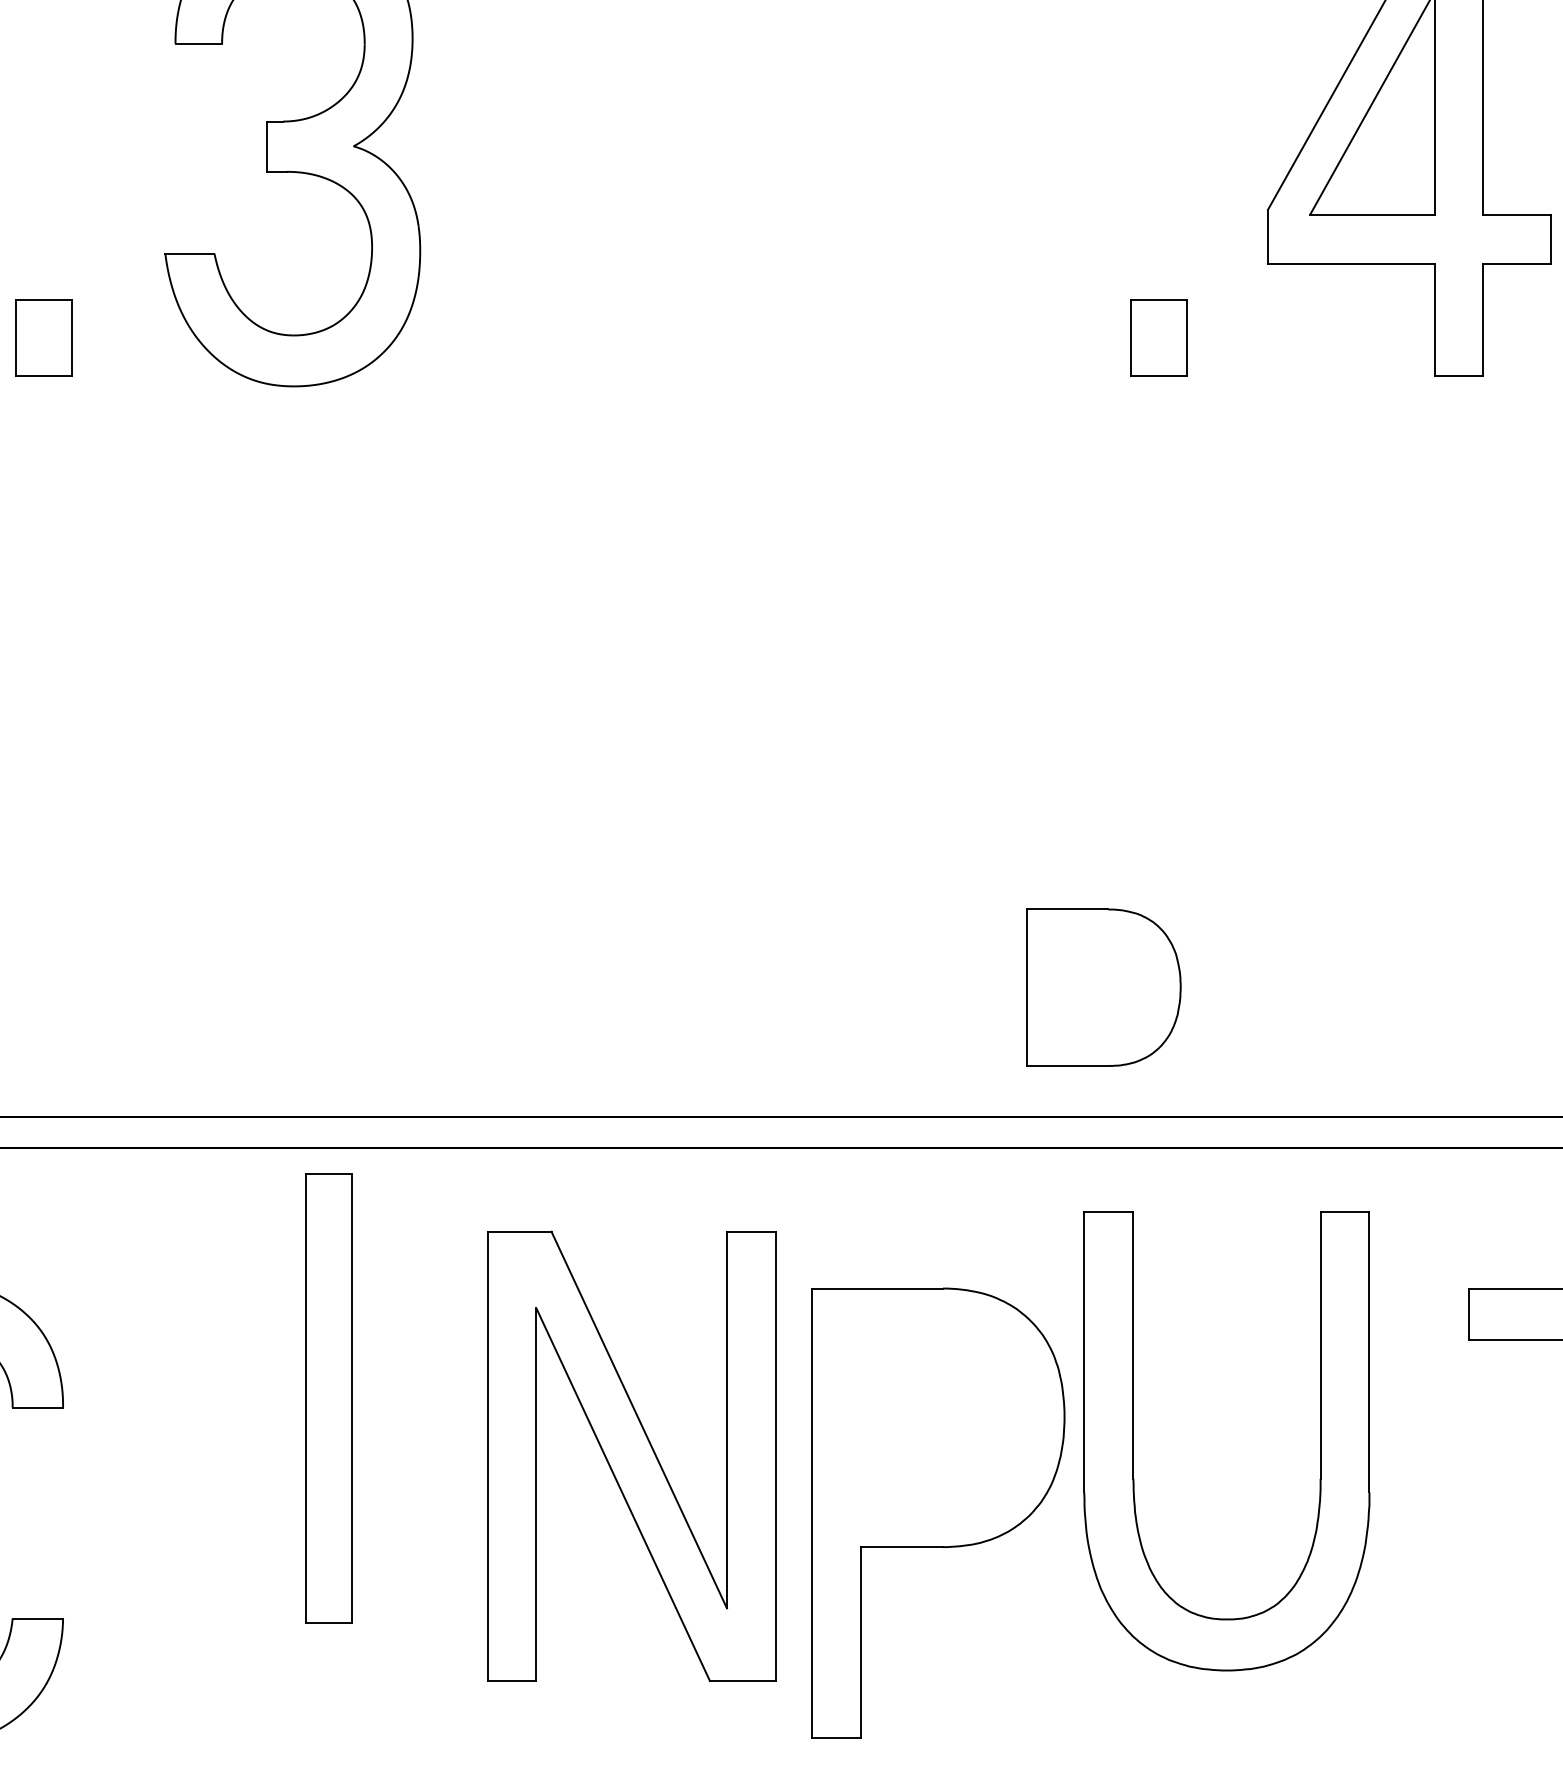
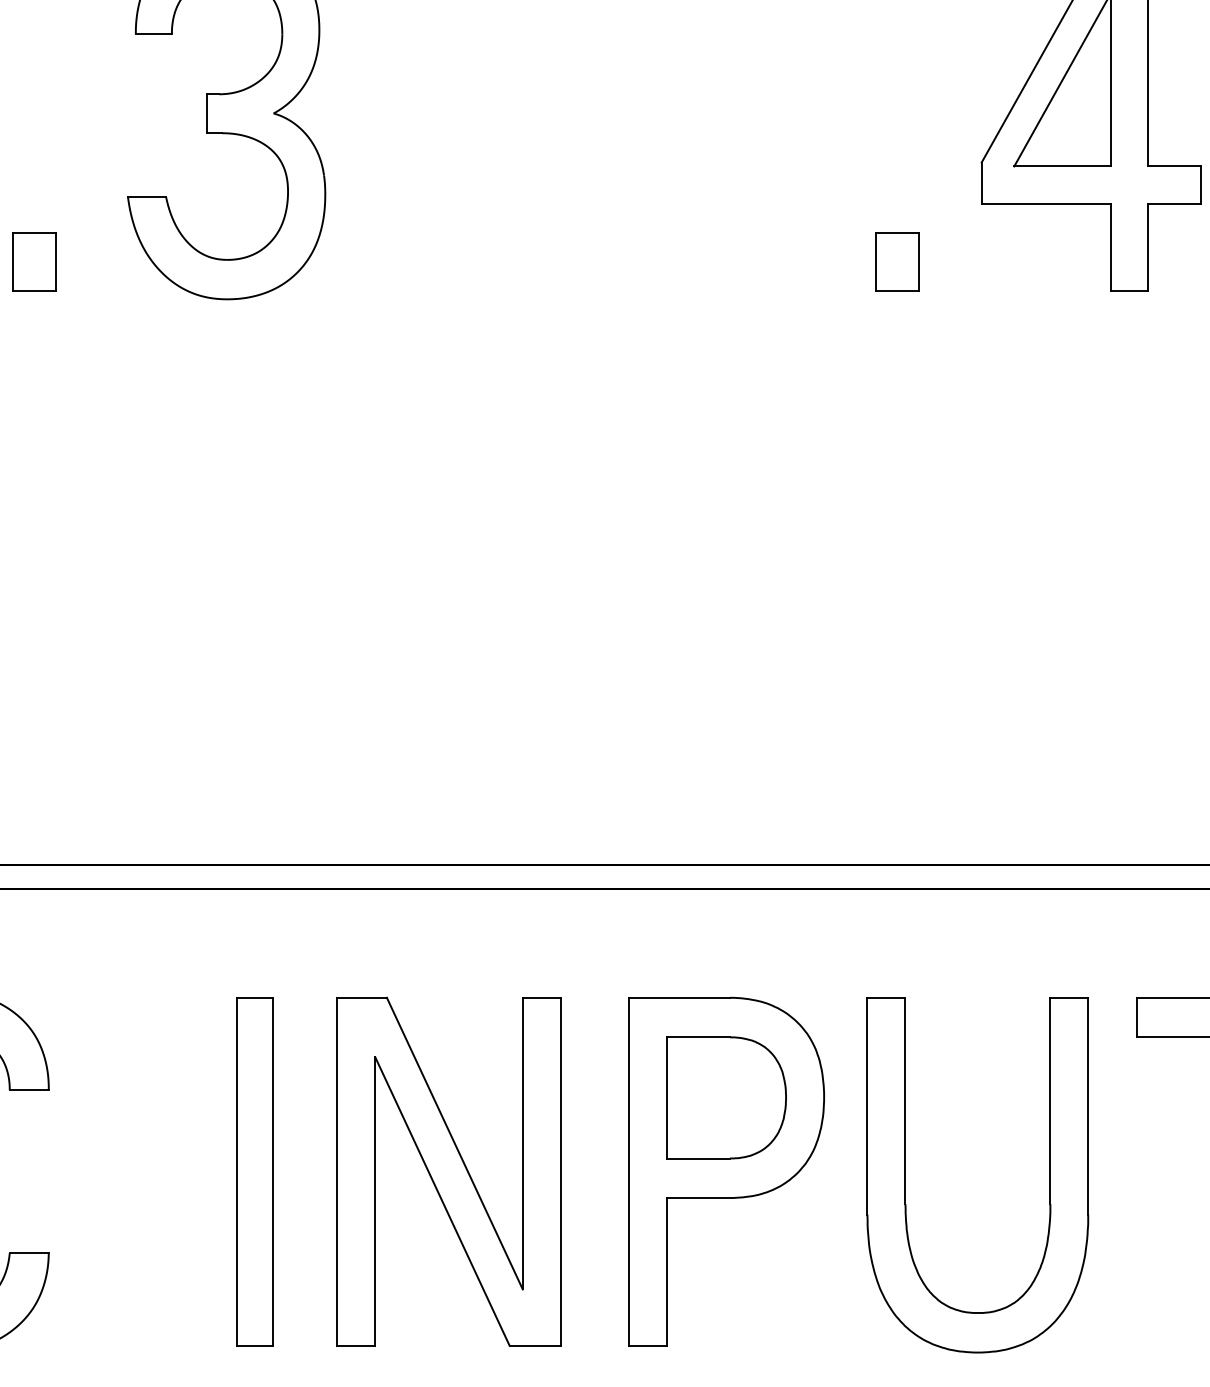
part: (1103, 987) -> (726, 1097), moved
part: (328, 1397) -> (254, 1171), moved
part: (1133, 1441) -> (905, 1175), moved
part: (631, 1456) -> (448, 1171), moved

